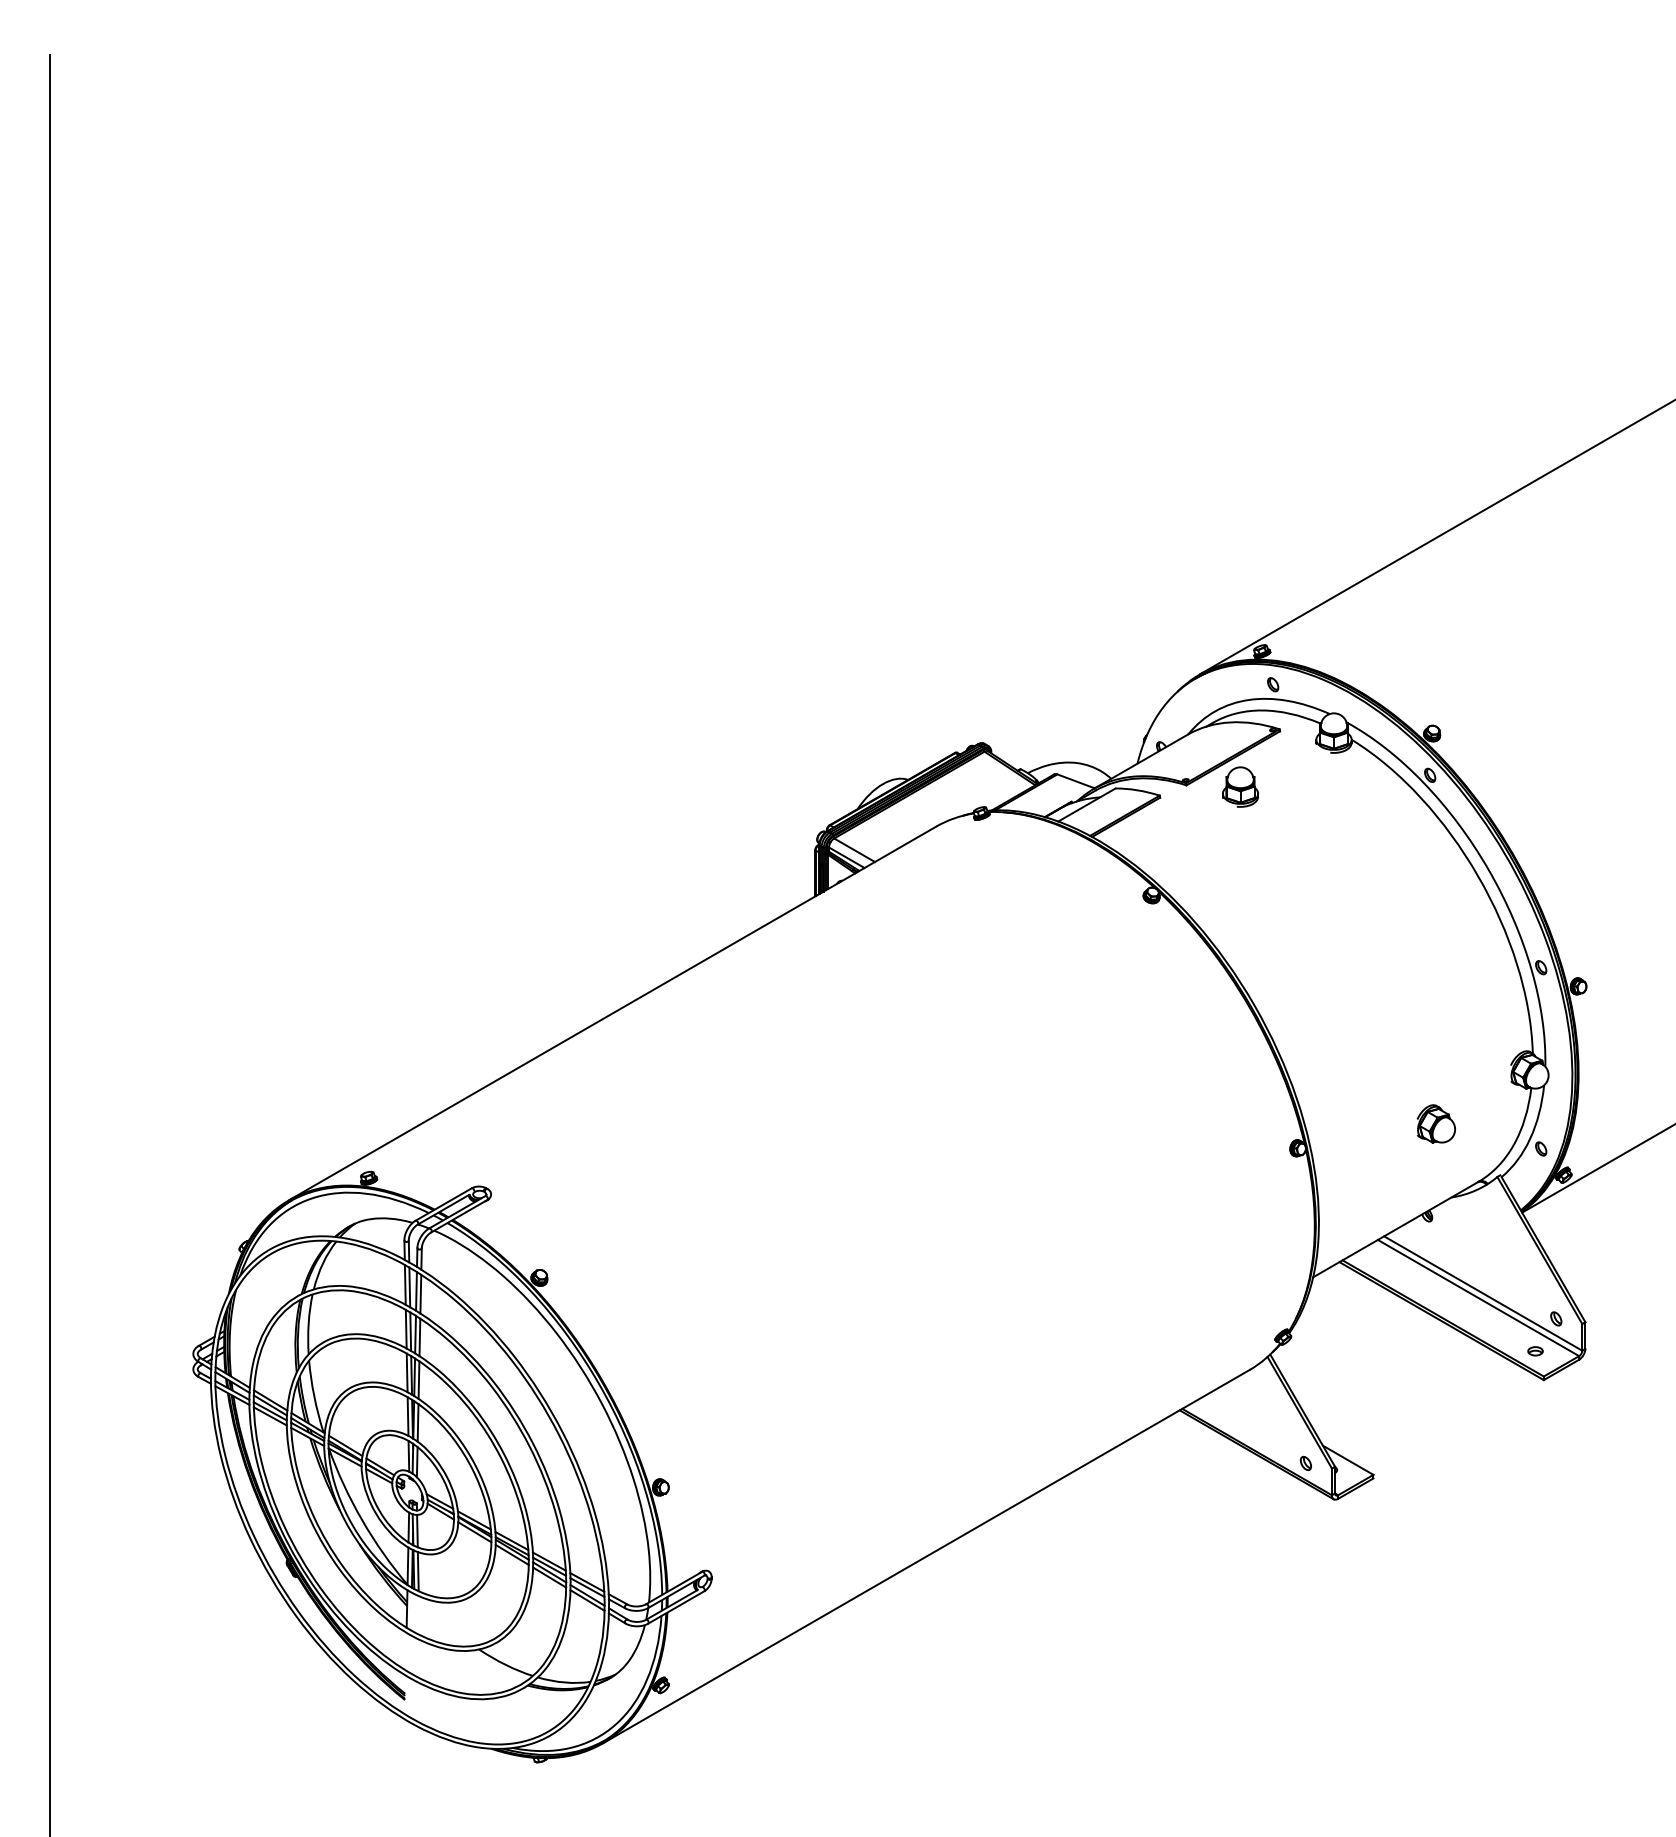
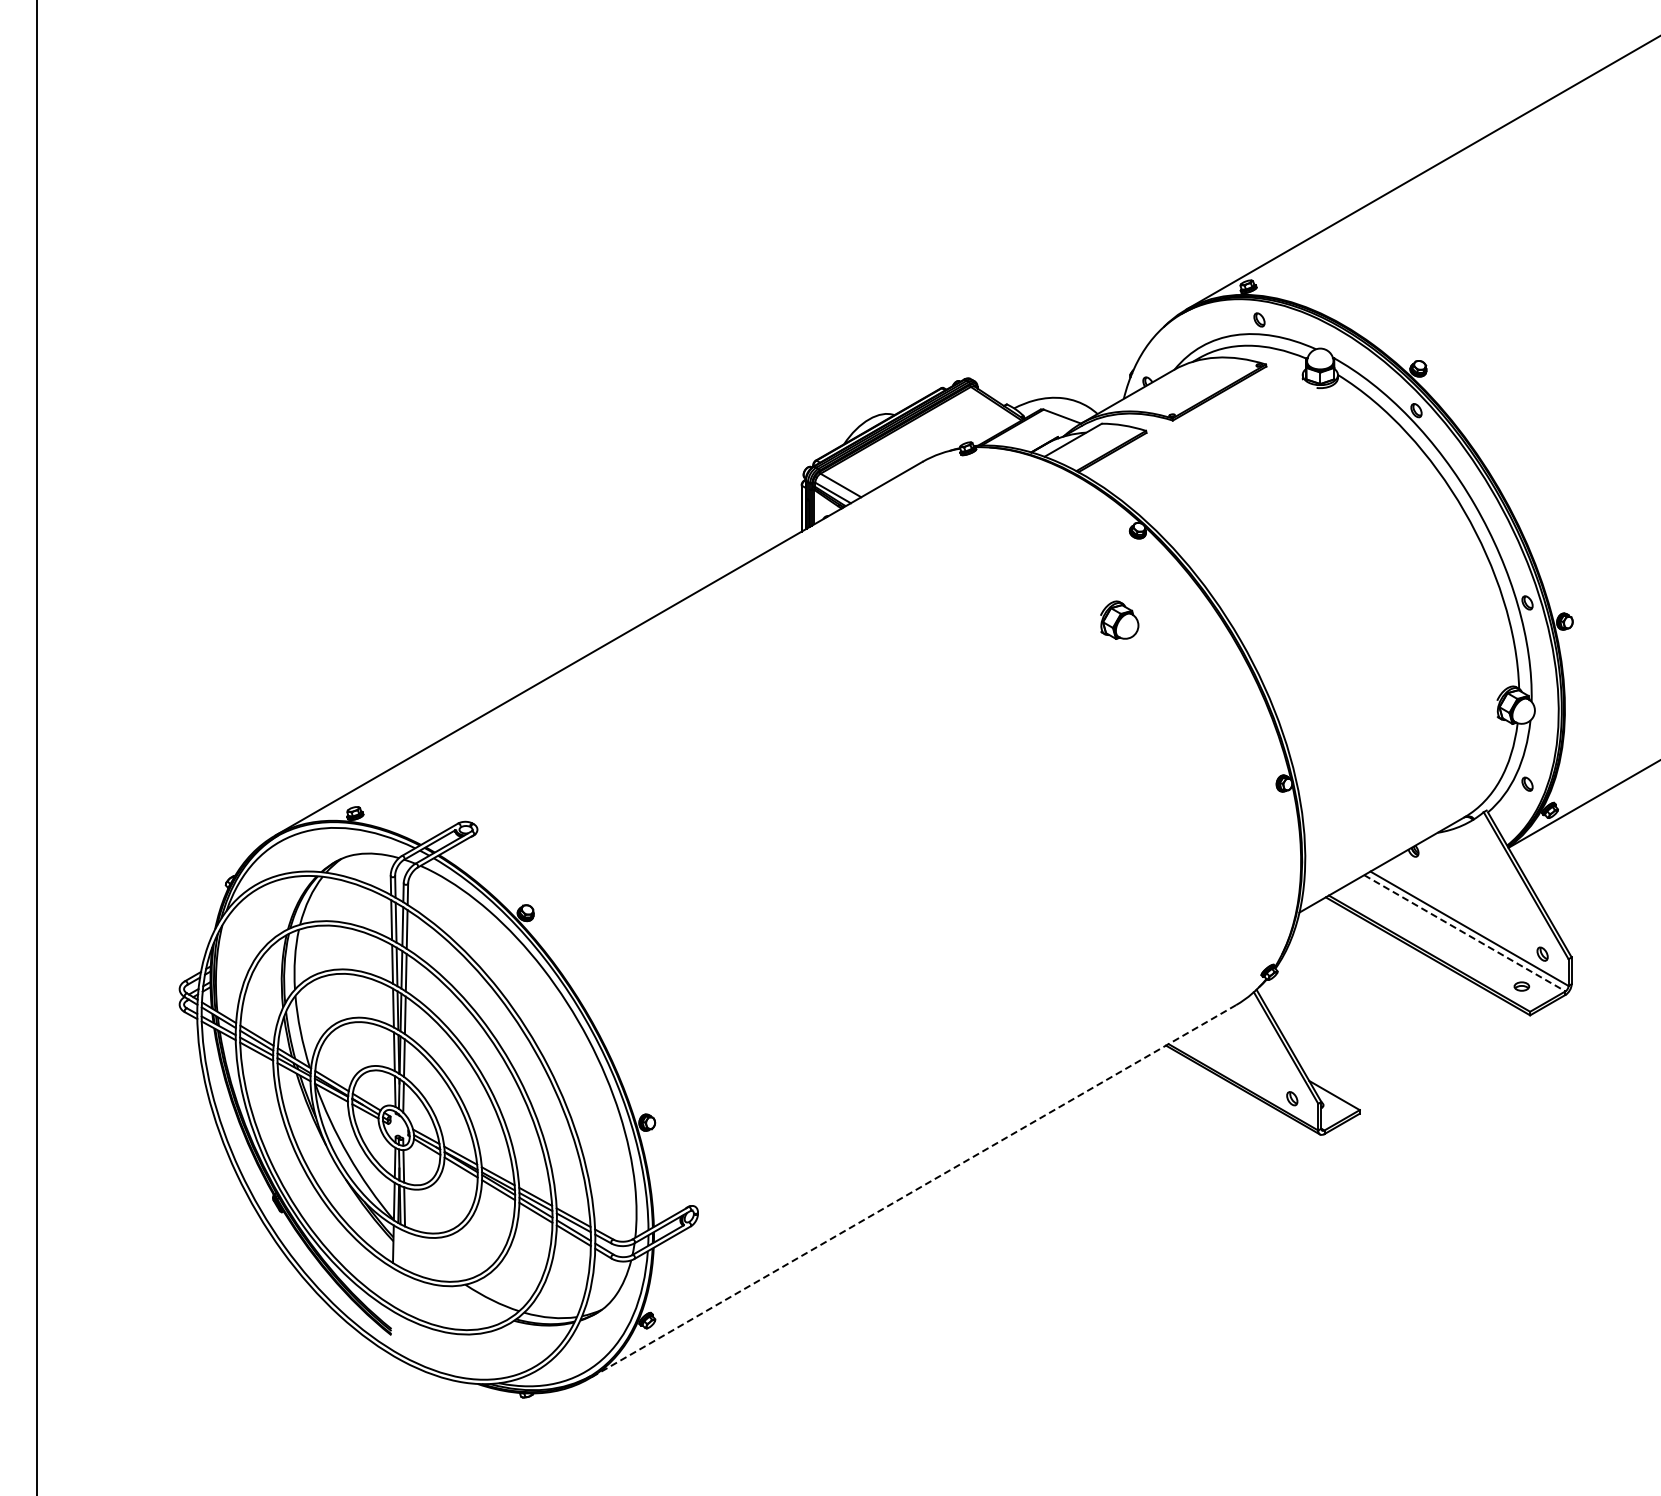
part: (1240, 786) -> (1226, 421), removed
part: (1435, 1123) -> (1118, 619), moved
line: (1478, 1298) -> (1464, 933), solid -> dashed
line: (926, 1556) -> (912, 1191), solid -> dashed

